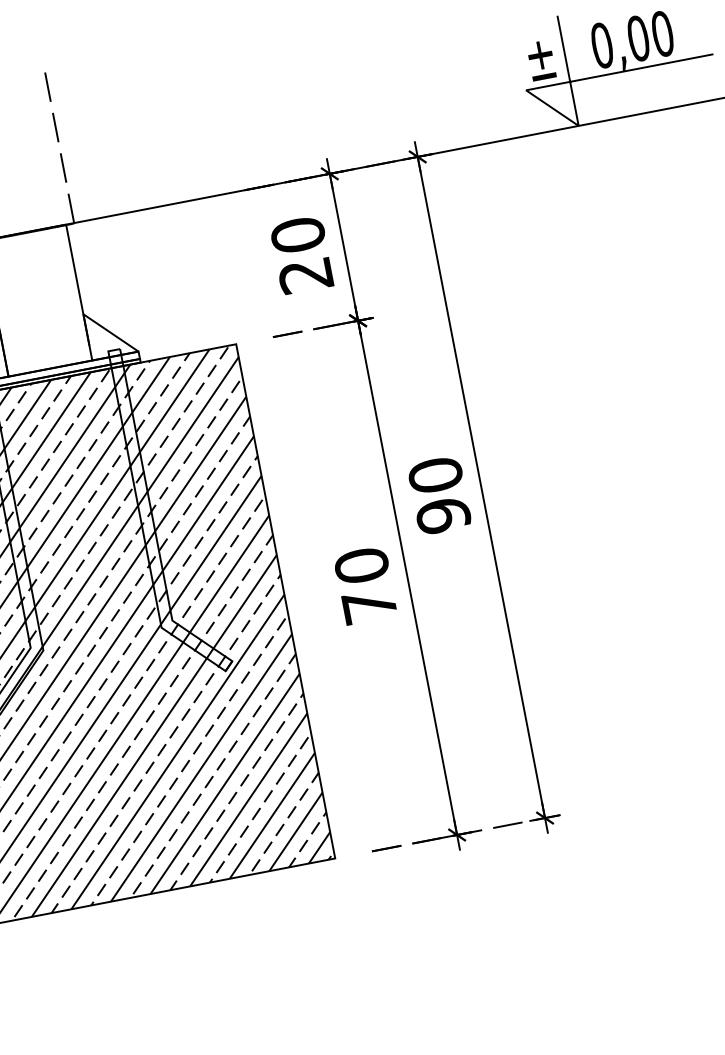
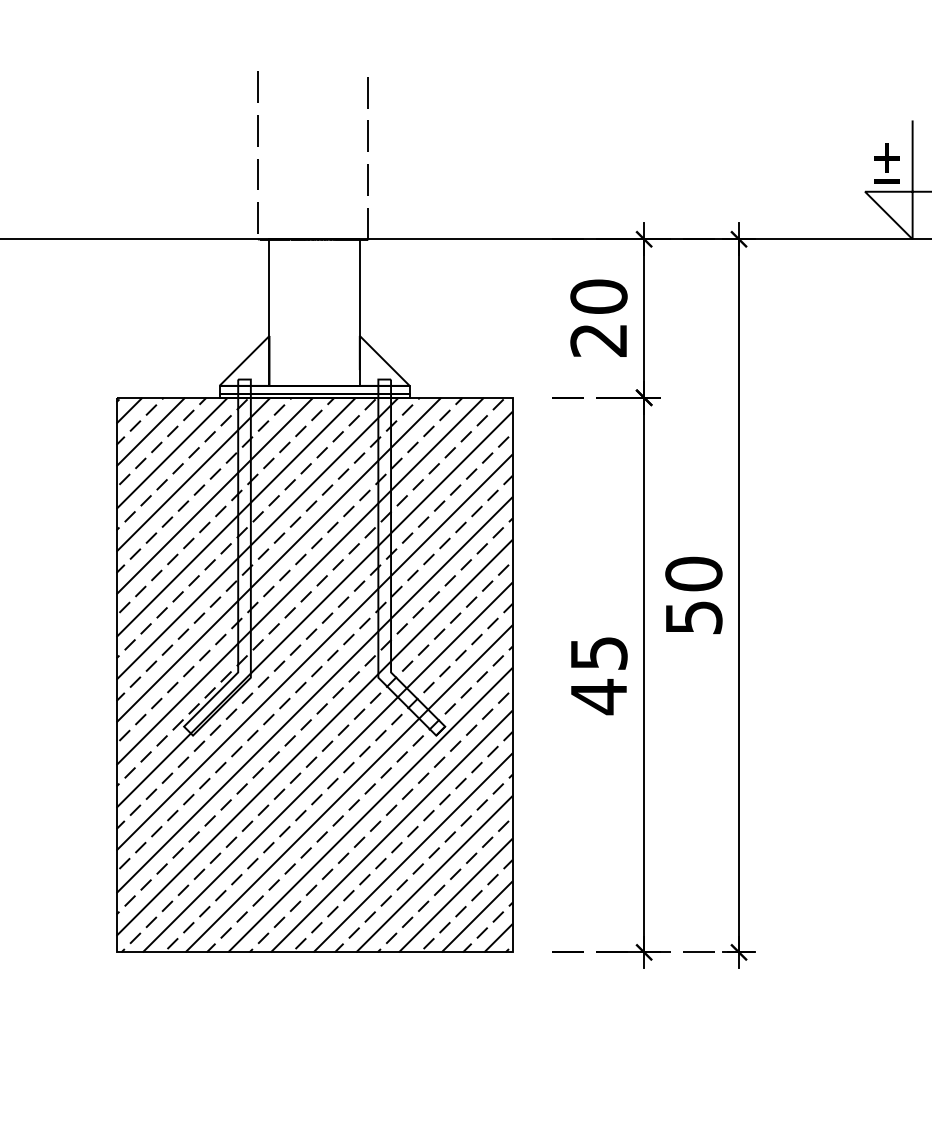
text: (443, 515) -> (693, 617), 90 -> 50
text: (365, 586) -> (598, 675), 70 -> 45

